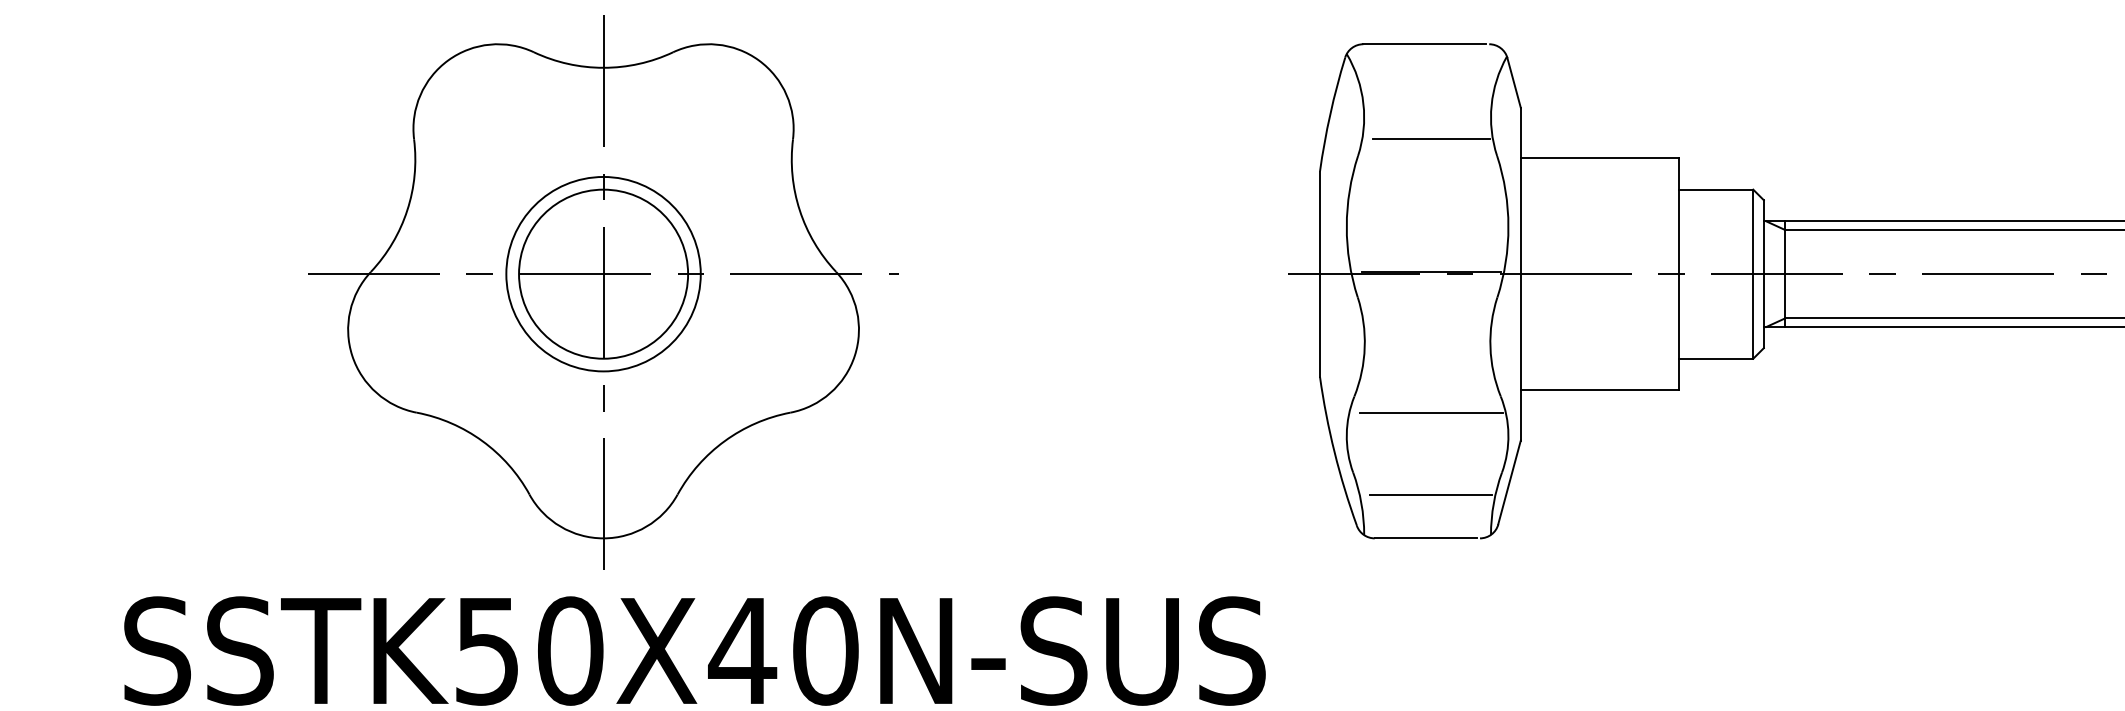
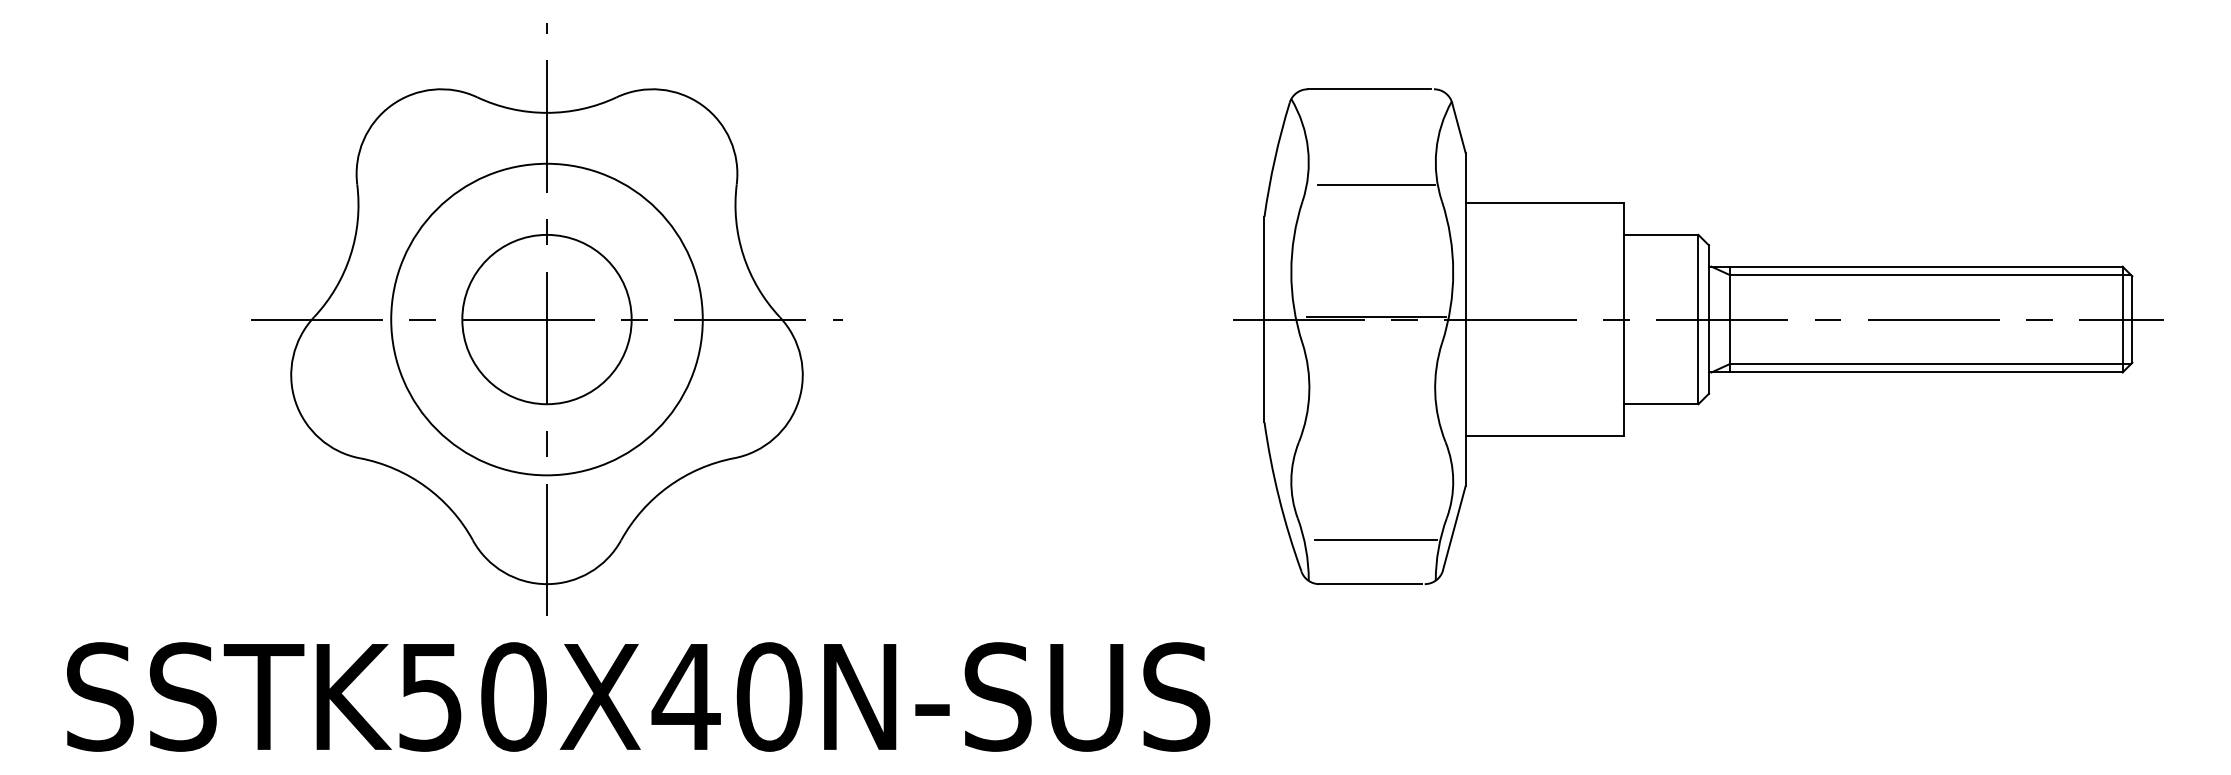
circle: (603, 274) -> (546, 319), size x1.6
line: (1430, 412) -> (1375, 458), removed

